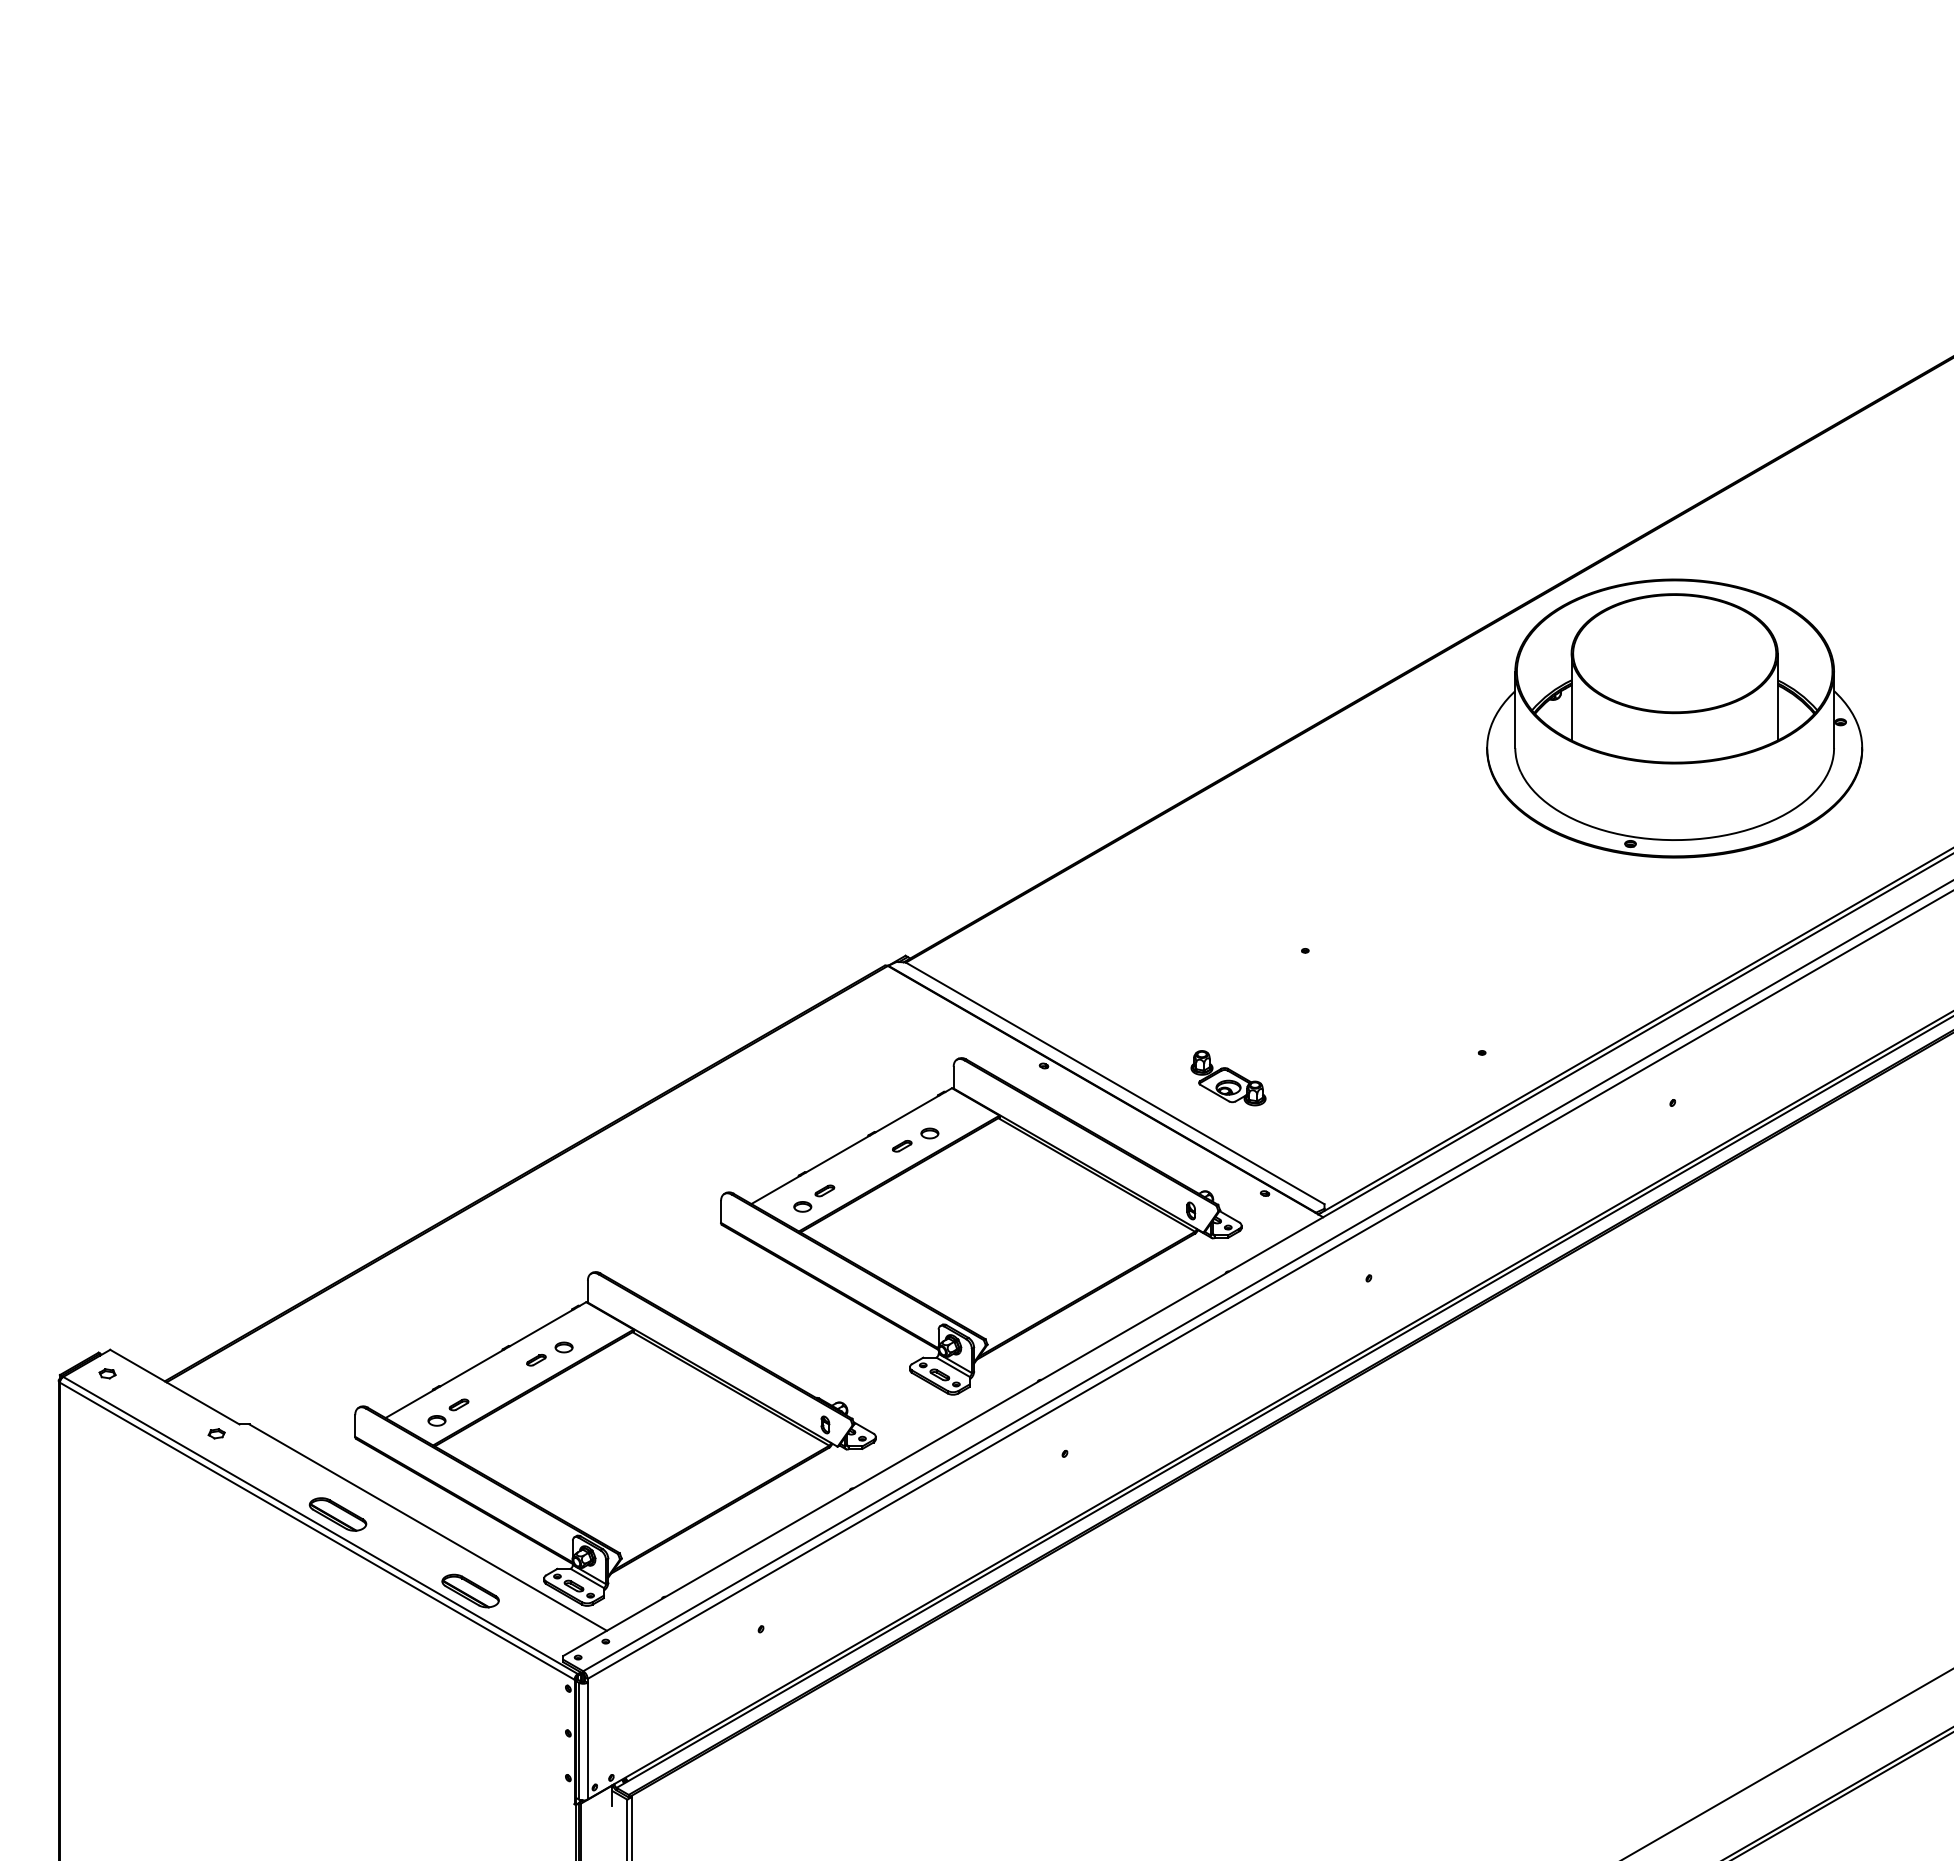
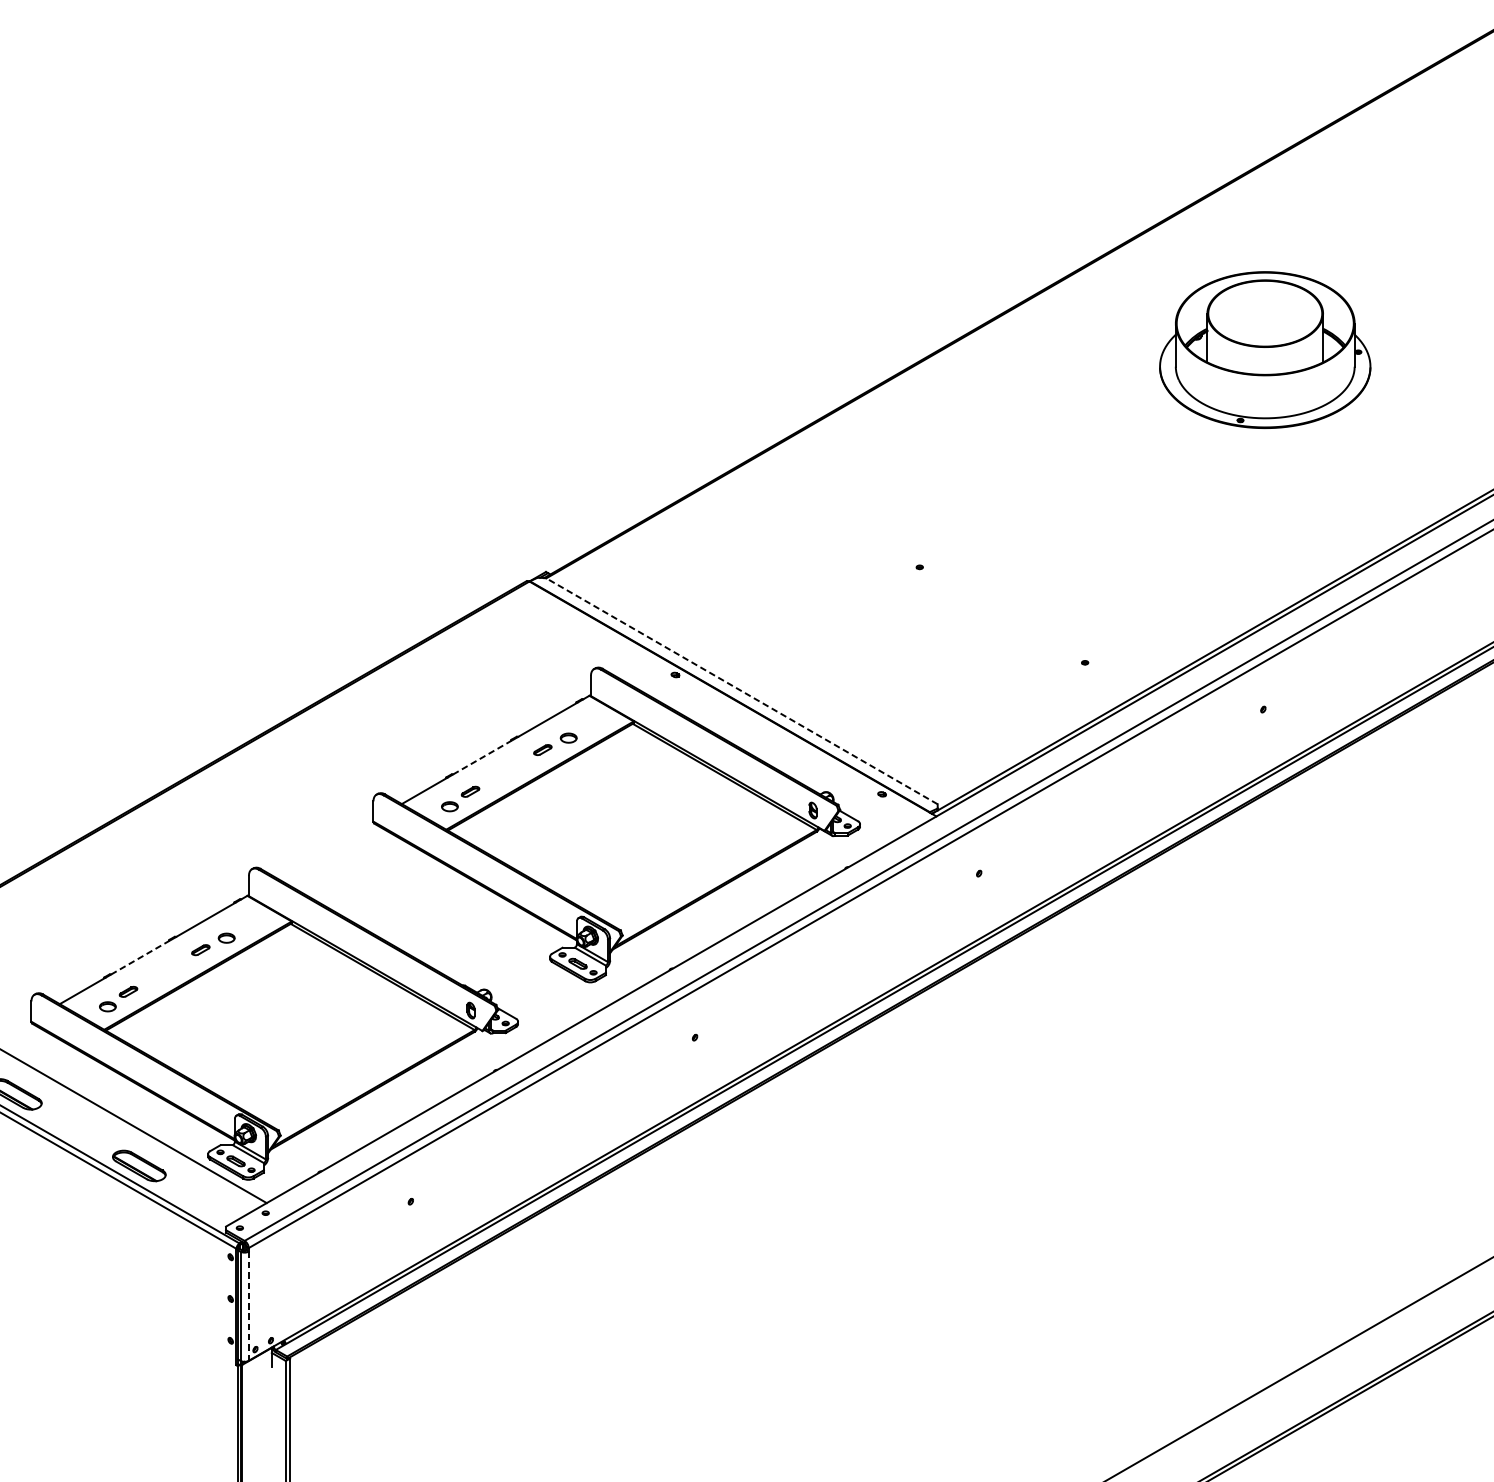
part: (1674, 718) -> (1264, 350), size x0.6
part: (1228, 1078) -> (847, 686), removed
line: (1115, 1083) -> (742, 691), solid -> dashed
line: (838, 1153) -> (483, 756), solid -> dashed
line: (472, 1367) -> (141, 956), solid -> dashed
line: (587, 1741) -> (248, 1306), solid -> dashed

